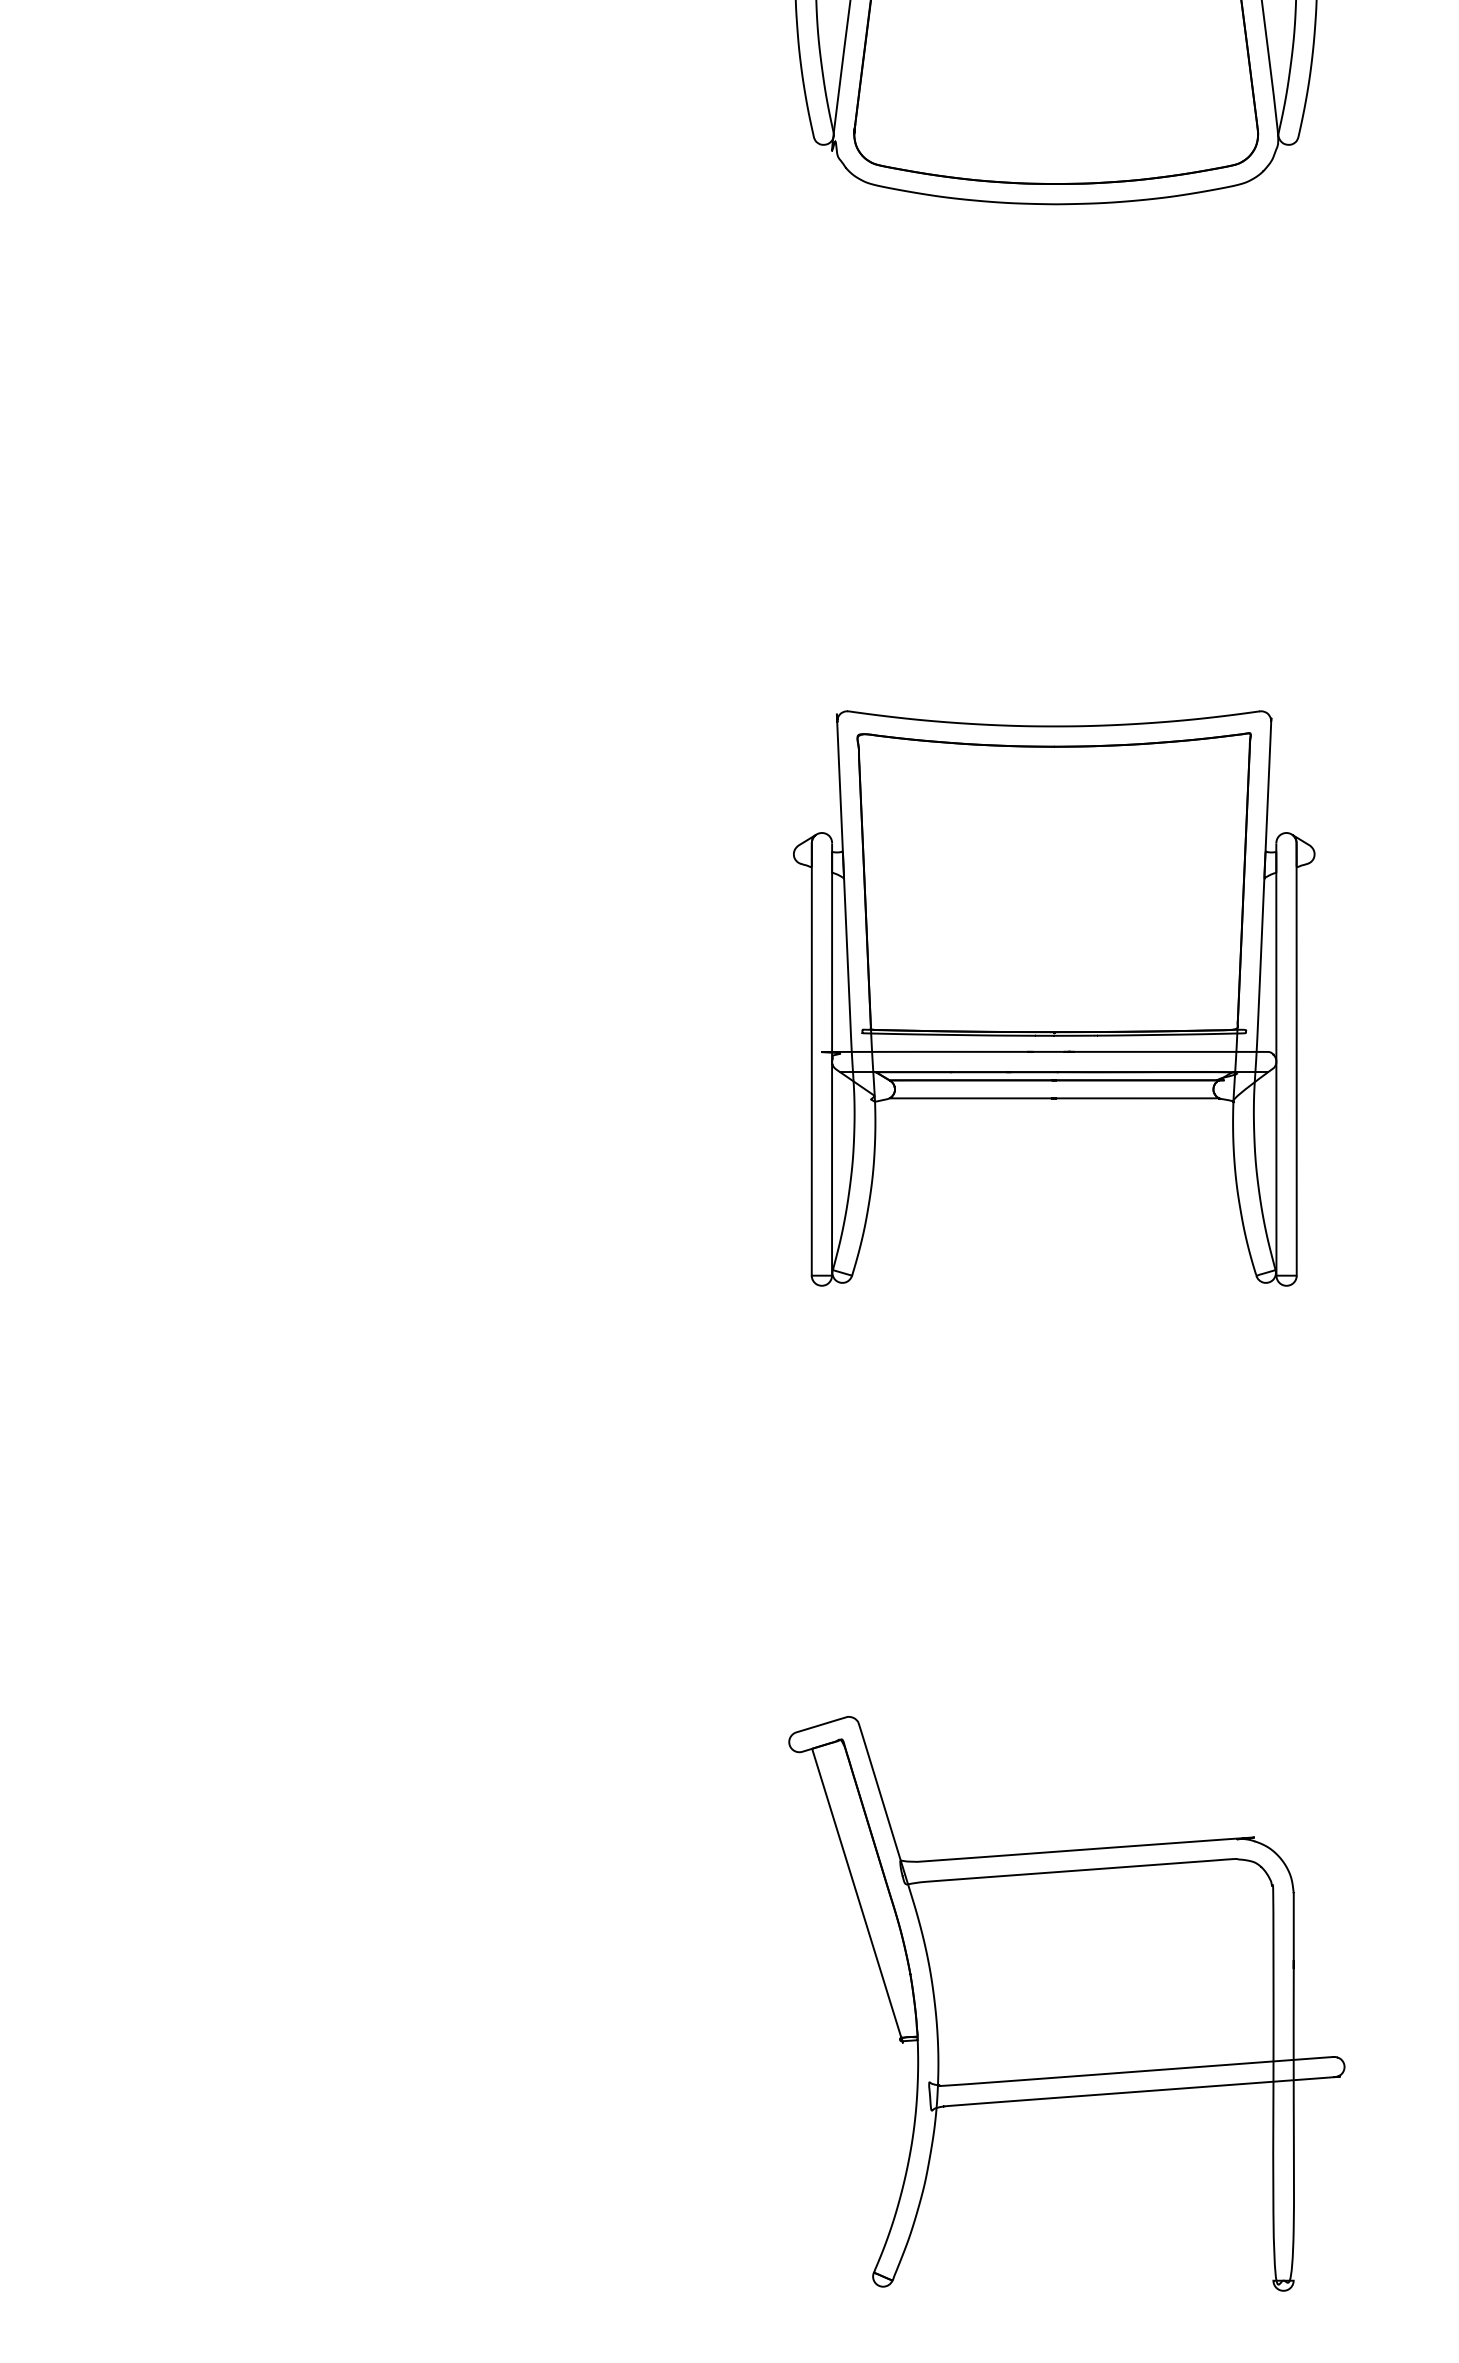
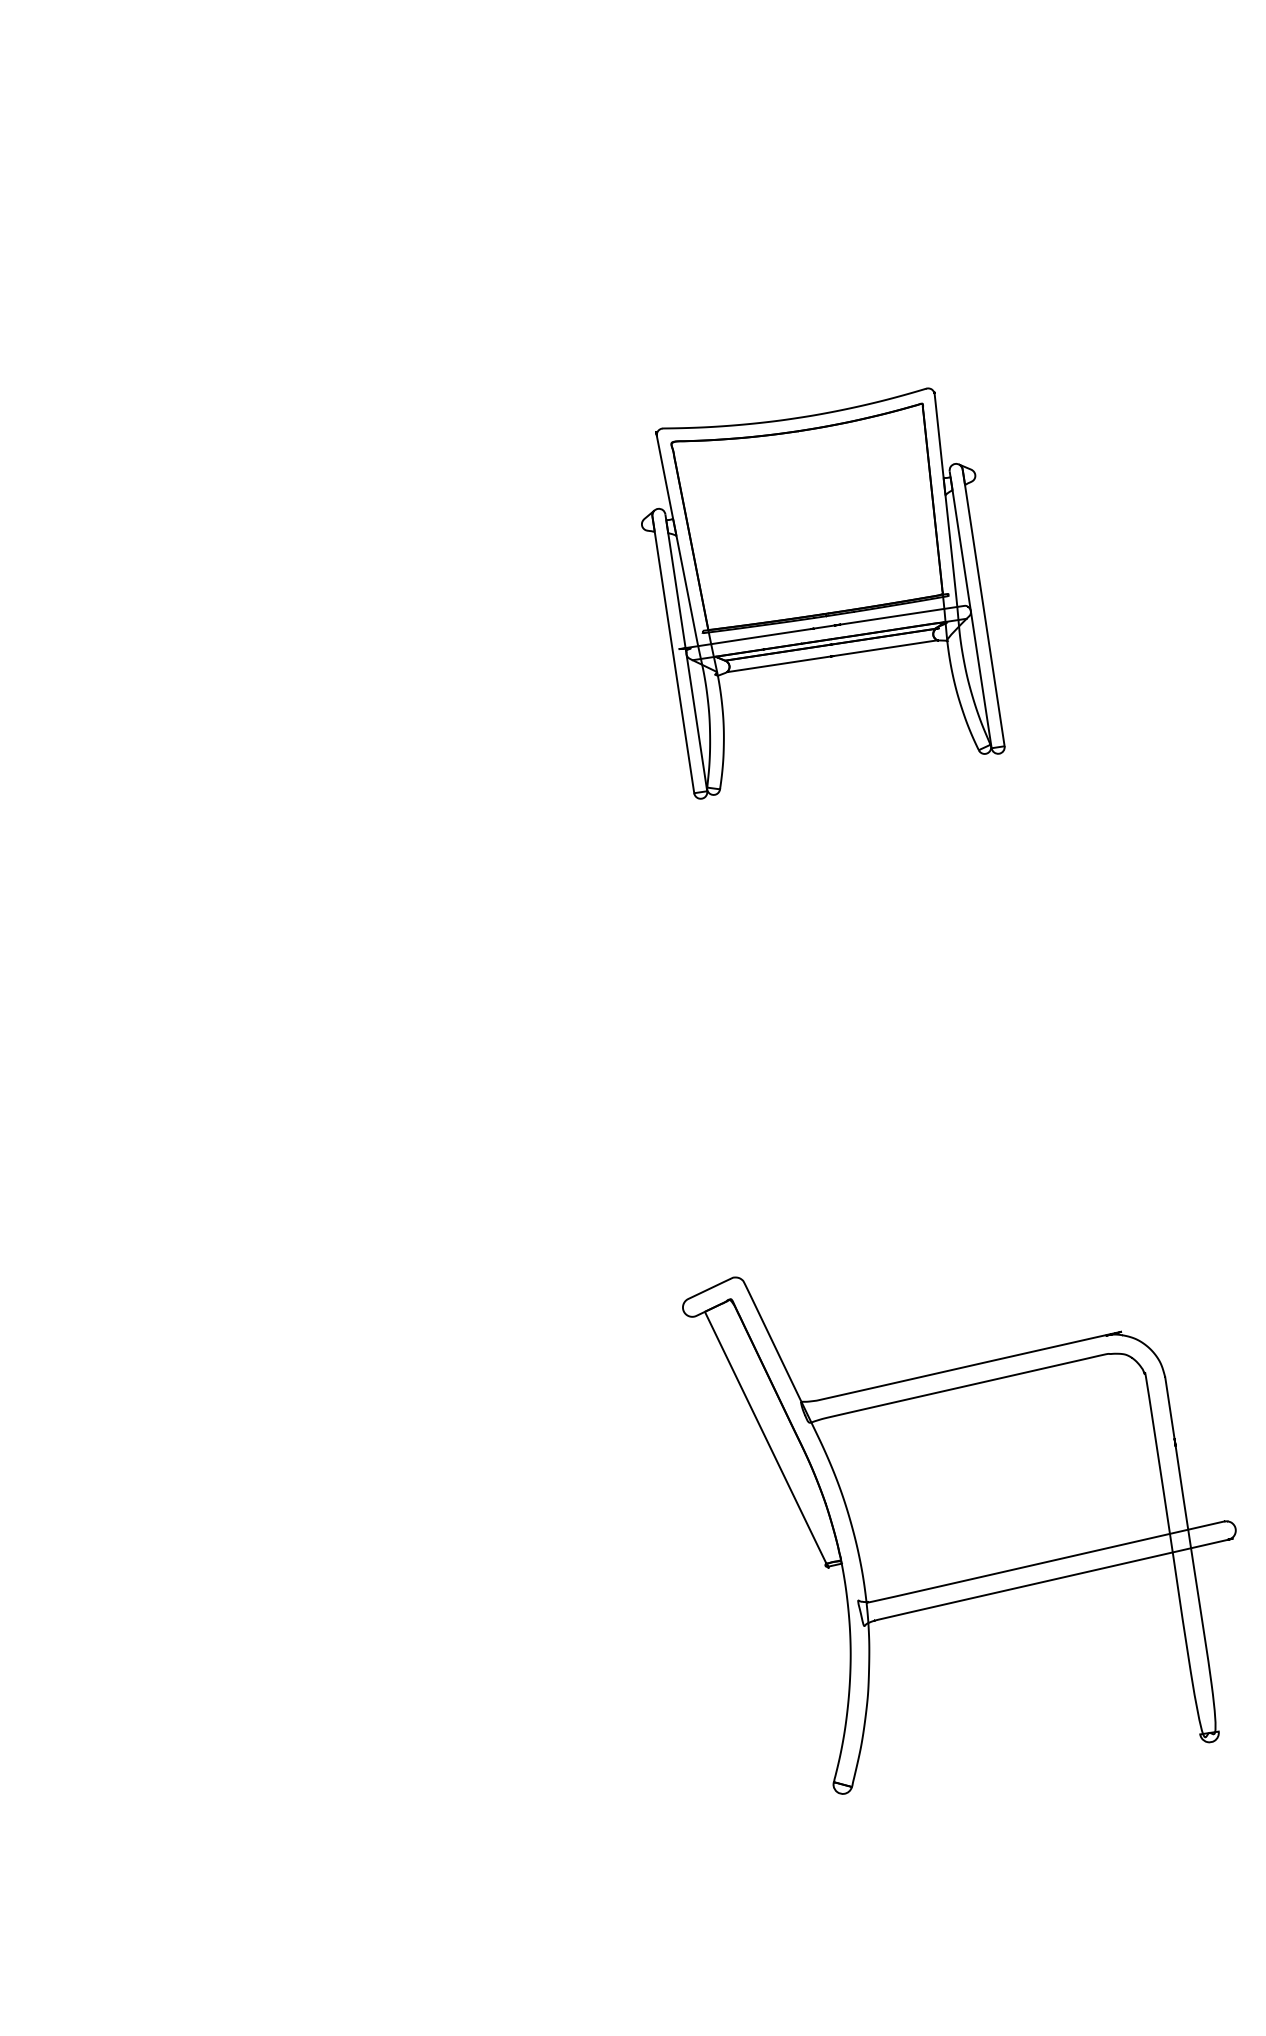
part: (1054, 998) -> (822, 592), size x0.7

